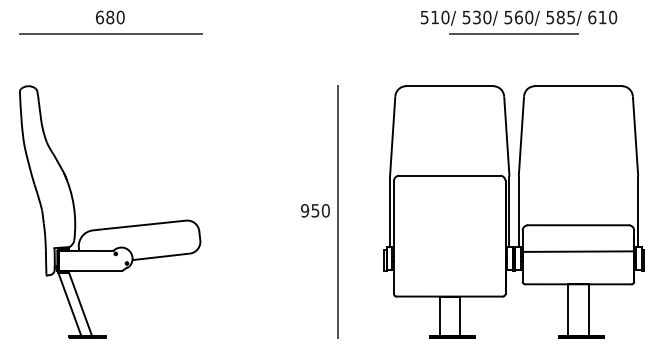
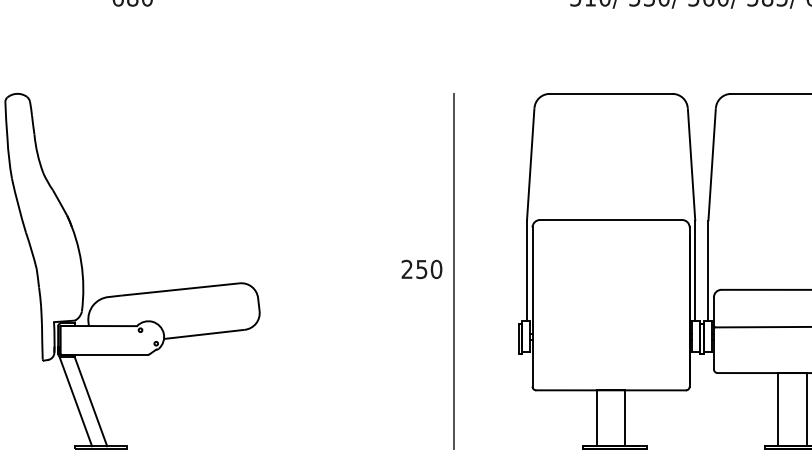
line: (110, 33) -> (133, 19), removed
line: (513, 33) -> (700, 19), removed
text: (305, 210) -> (407, 269), 950 -> 250

